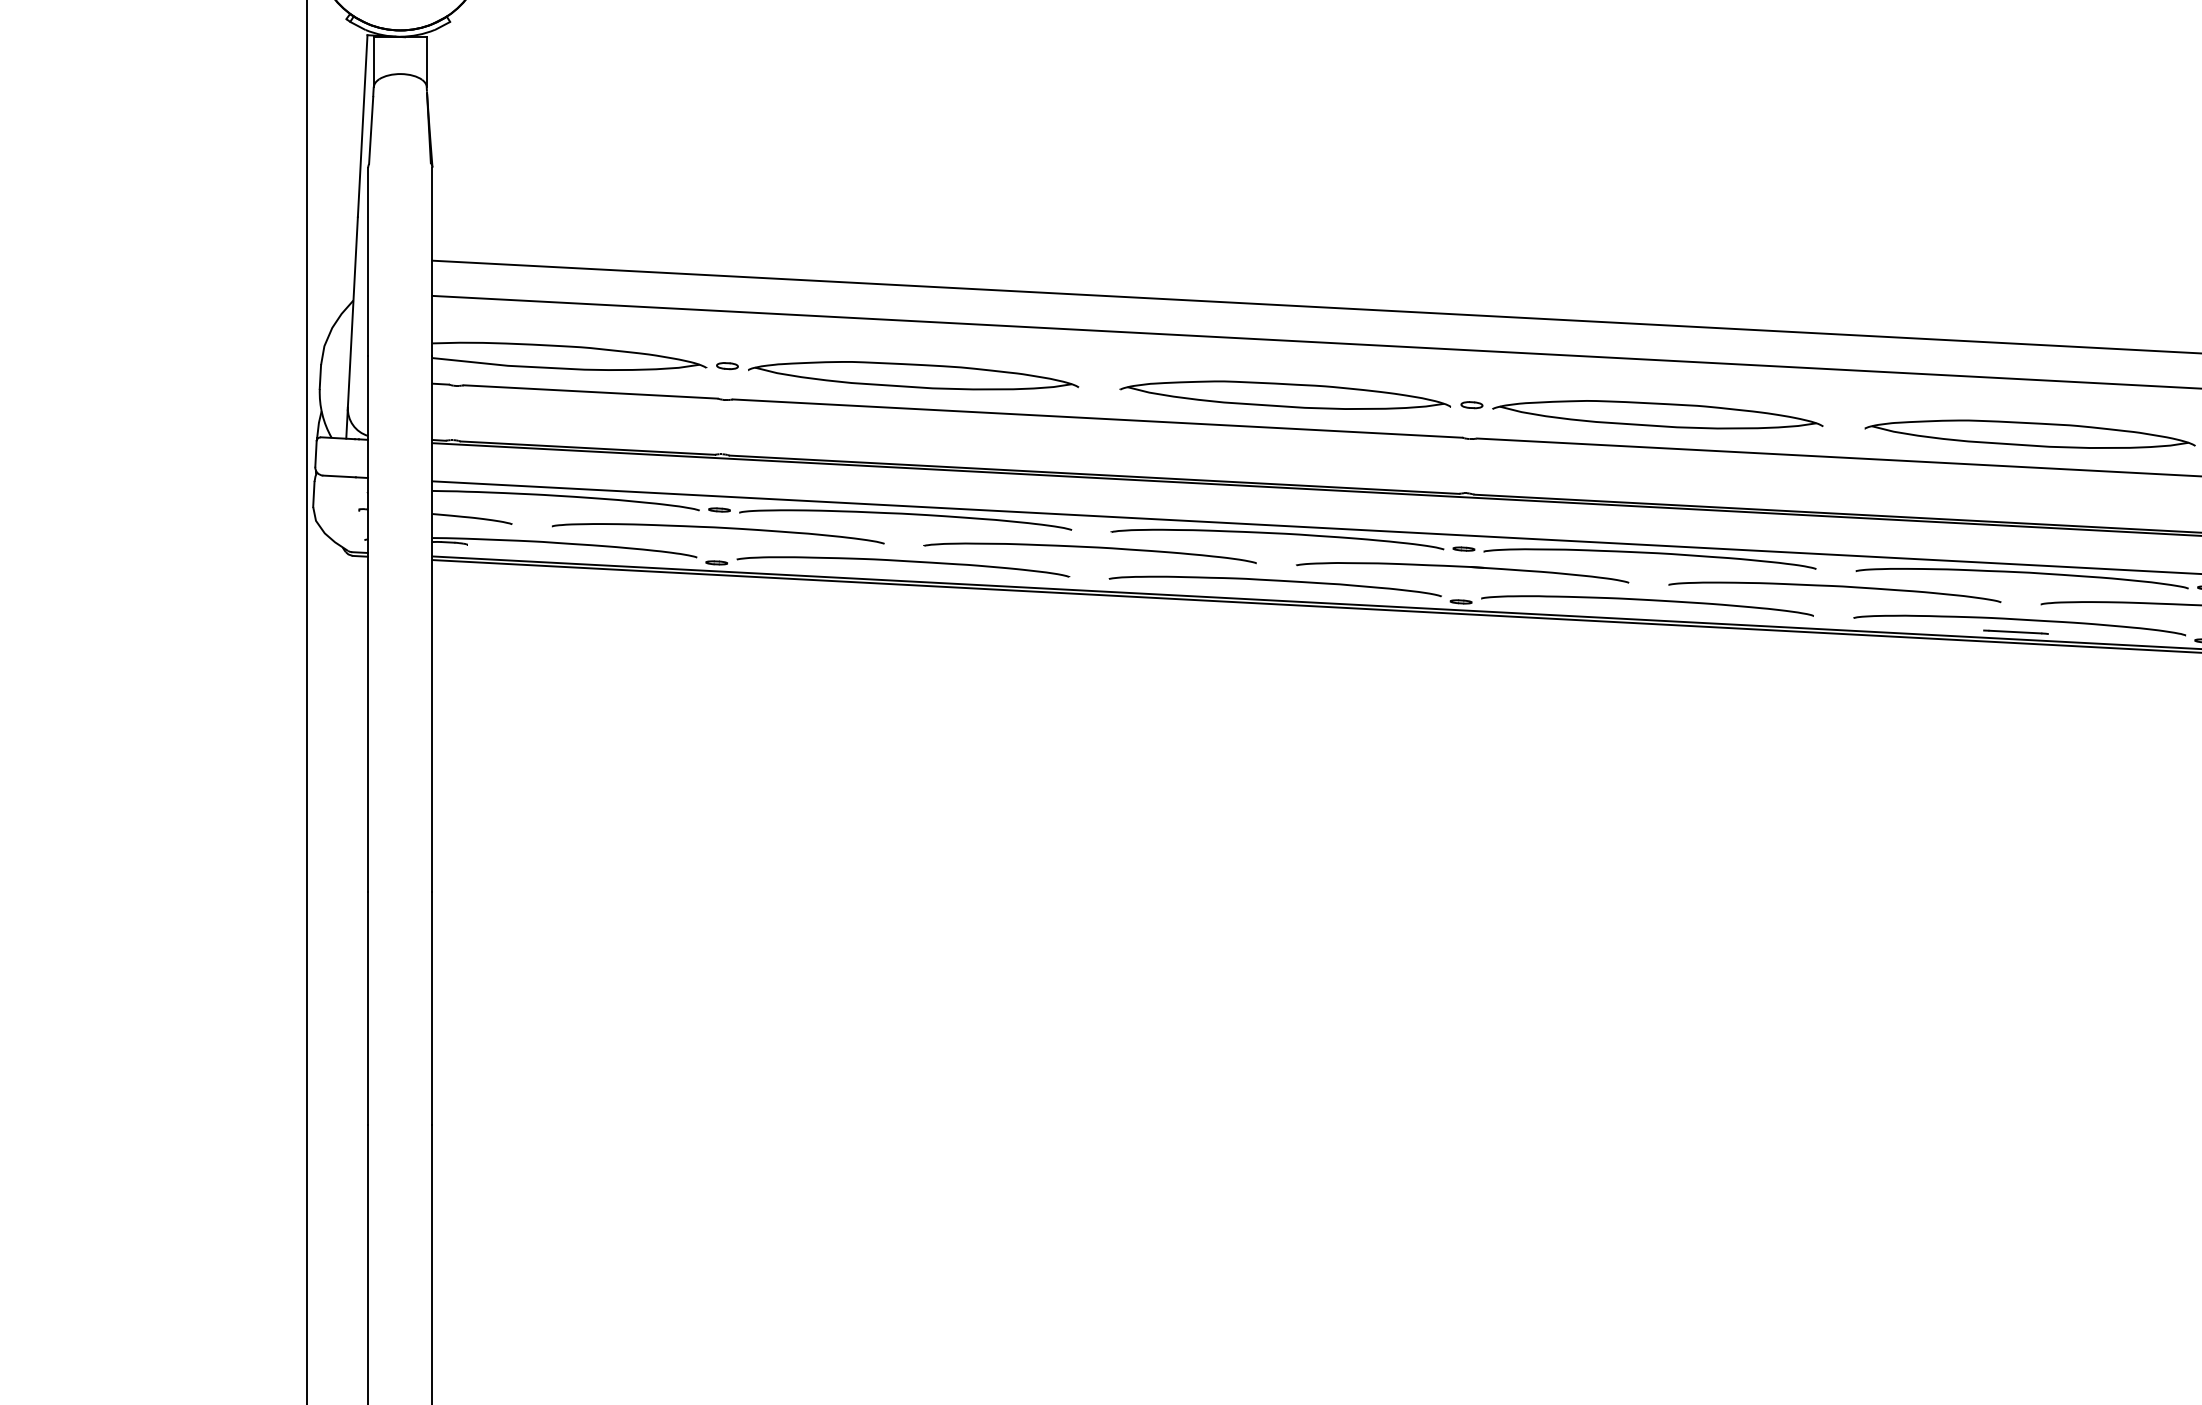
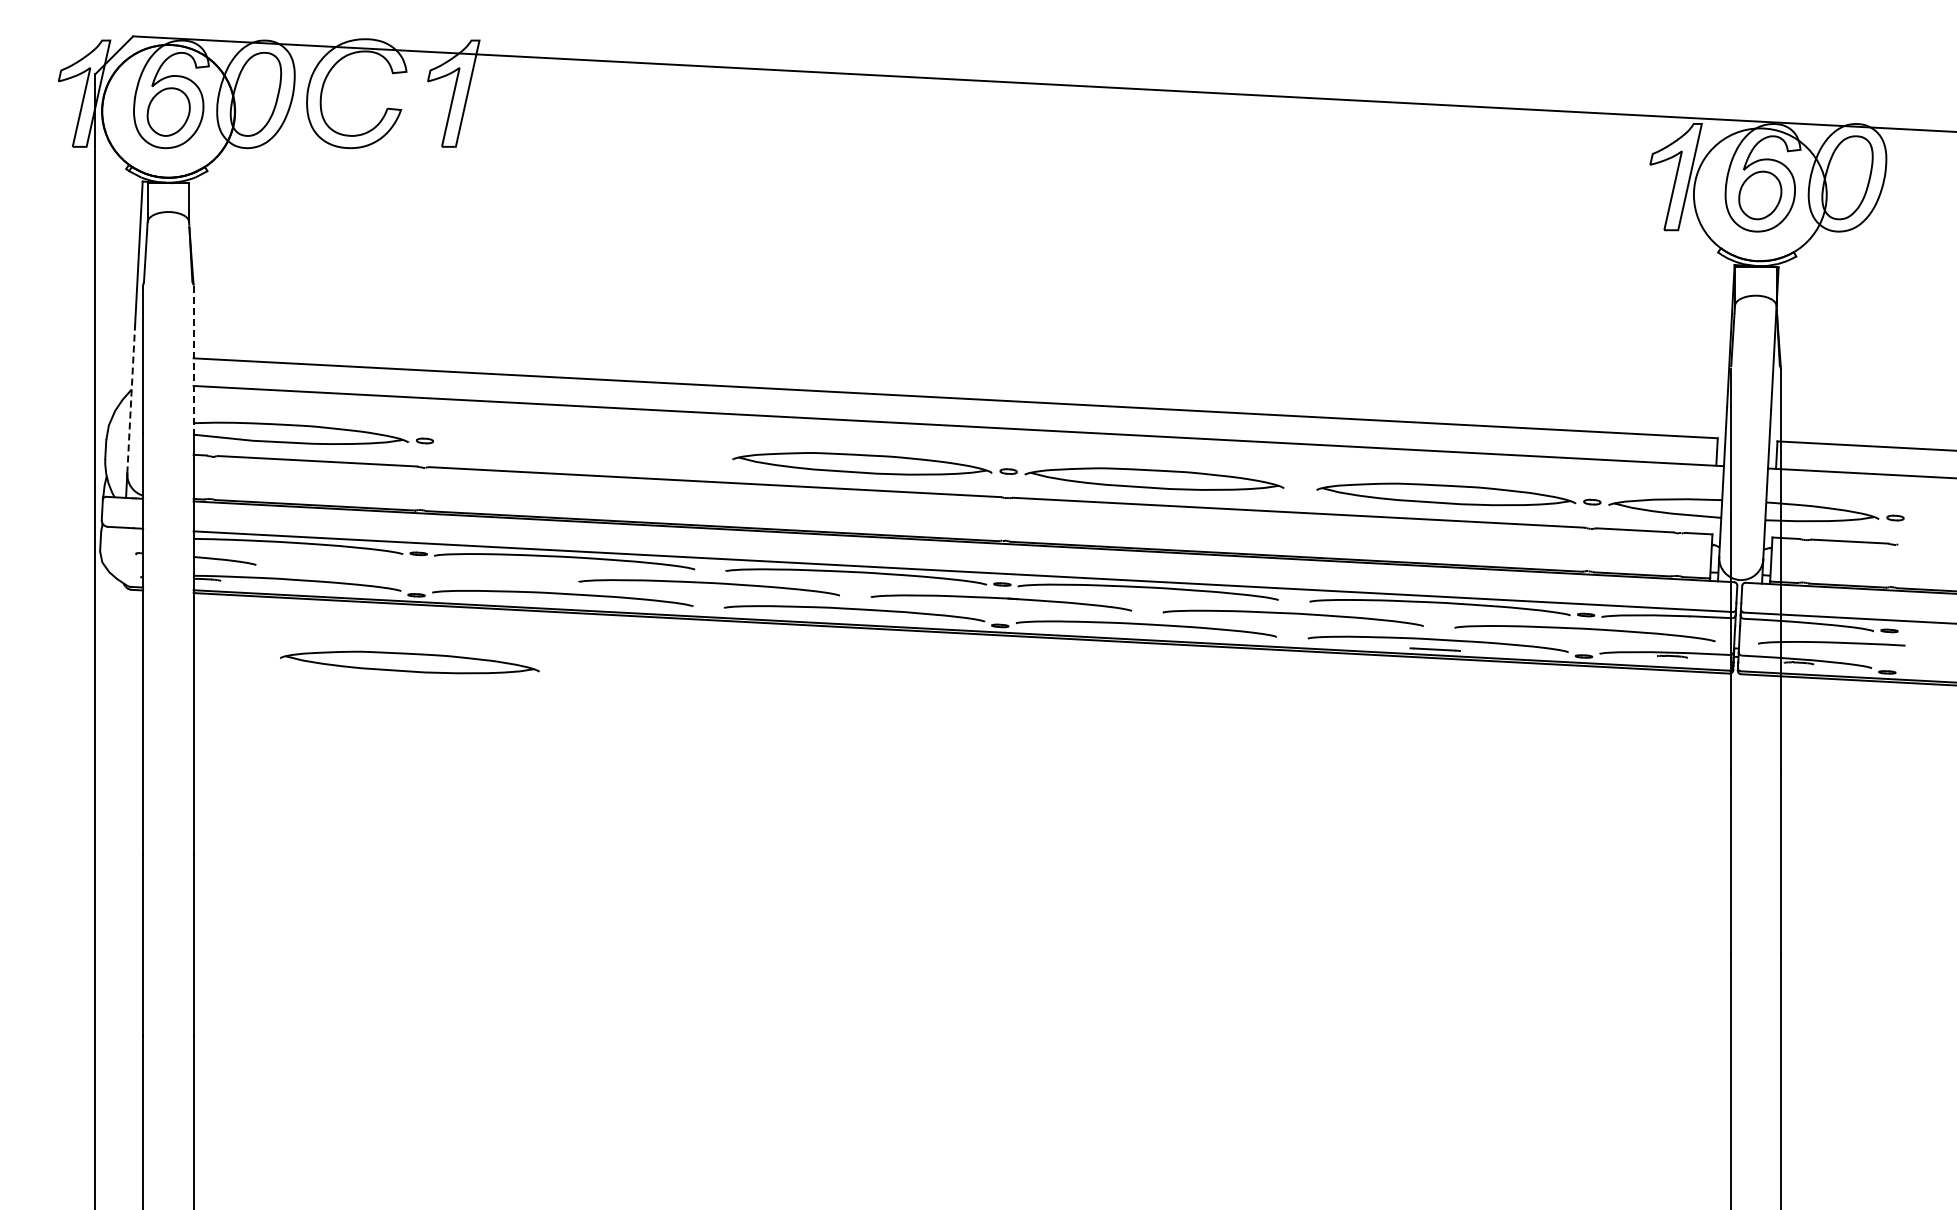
line: (432, 262) -> (193, 359), solid -> dashed
line: (353, 311) -> (131, 398), solid -> dashed
part: (913, 375) -> (409, 662), moved
curve: (717, 528) -> (417, 568), removed

